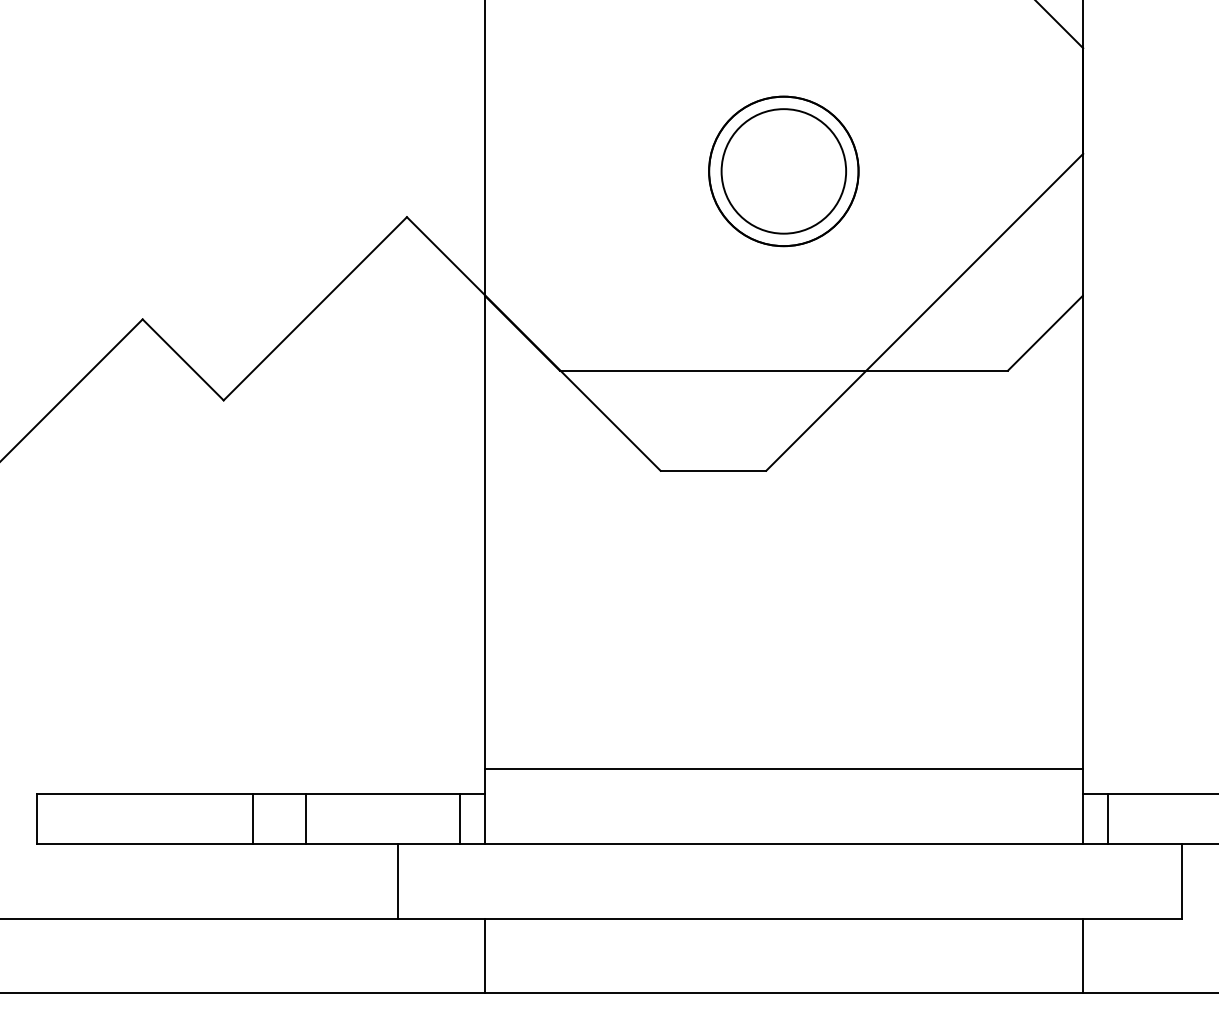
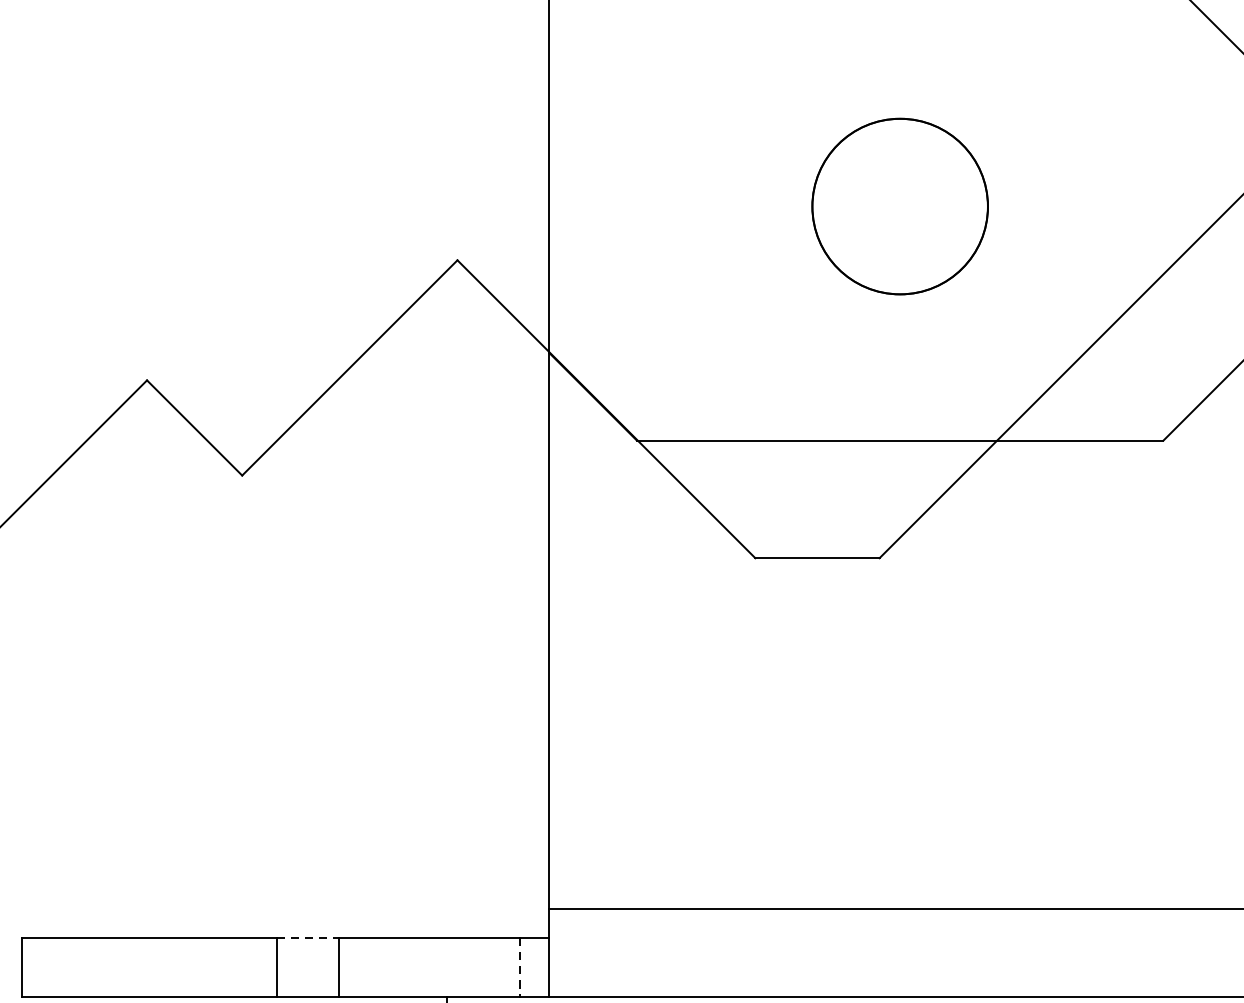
circle: (783, 171) -> (899, 206), removed
line: (279, 794) -> (307, 938), solid -> dashed
line: (460, 819) -> (520, 967), solid -> dashed

